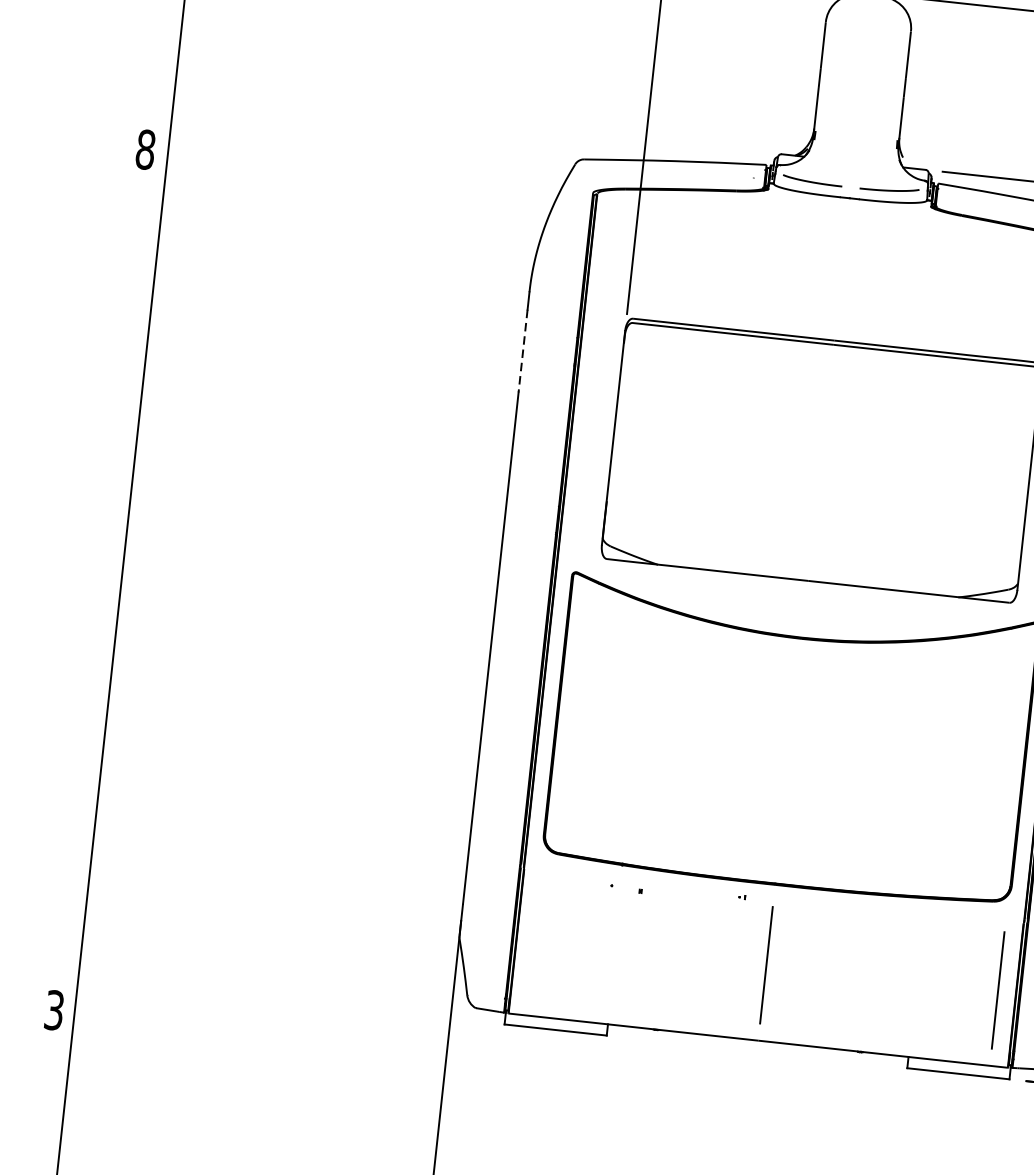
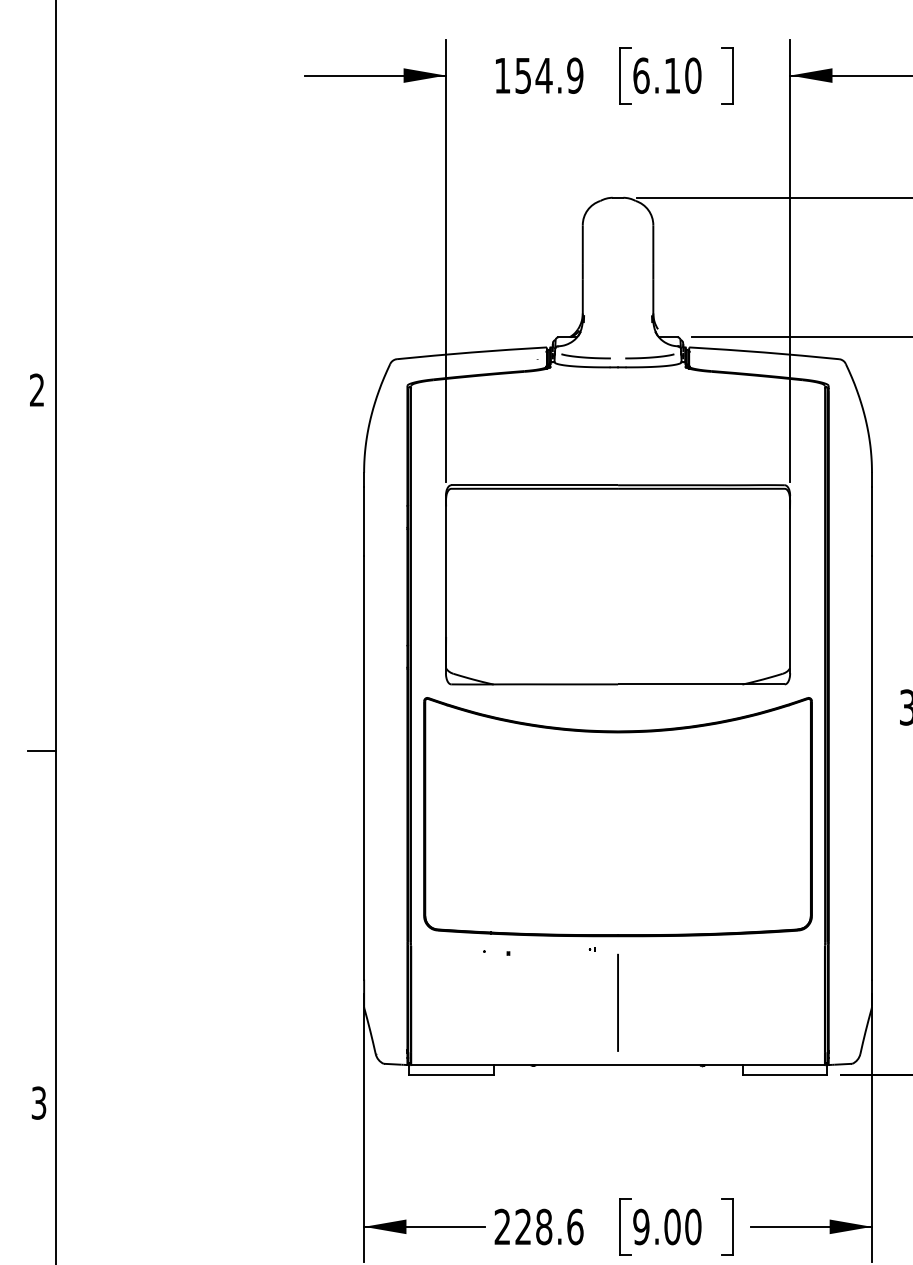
text: (144, 148) -> (36, 389), 8 -> 2
line: (523, 352) -> (364, 522), dashed -> solid
line: (103, 585) -> (41, 750), added
line: (997, 989) -> (809, 1002), removed

